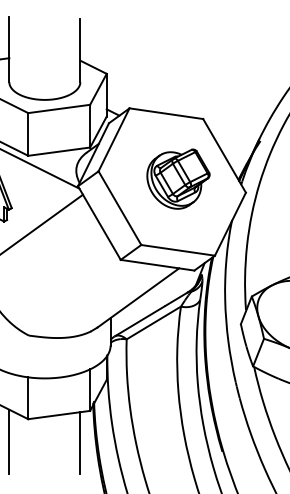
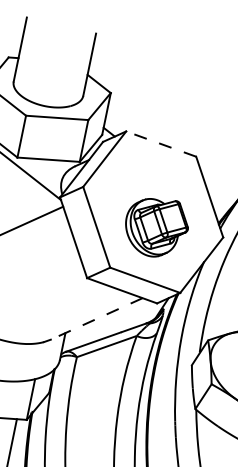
line: (165, 113) -> (160, 143), solid -> dashed
part: (178, 178) -> (156, 226), moved
line: (137, 298) -> (95, 319), solid -> dashed

